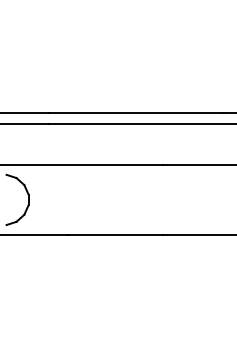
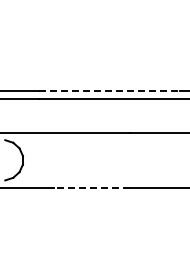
line: (137, 112) -> (110, 90), solid -> dashed
line: (114, 235) -> (91, 188), solid -> dashed

